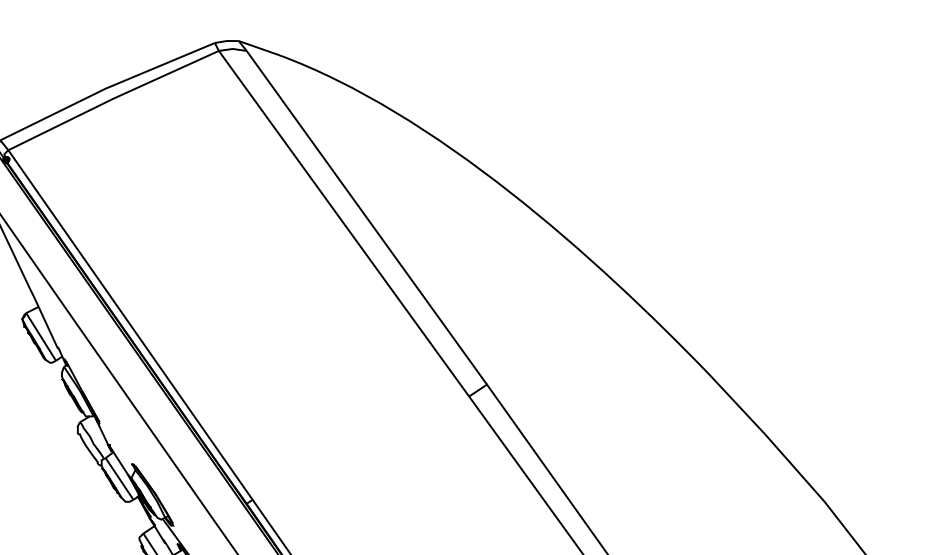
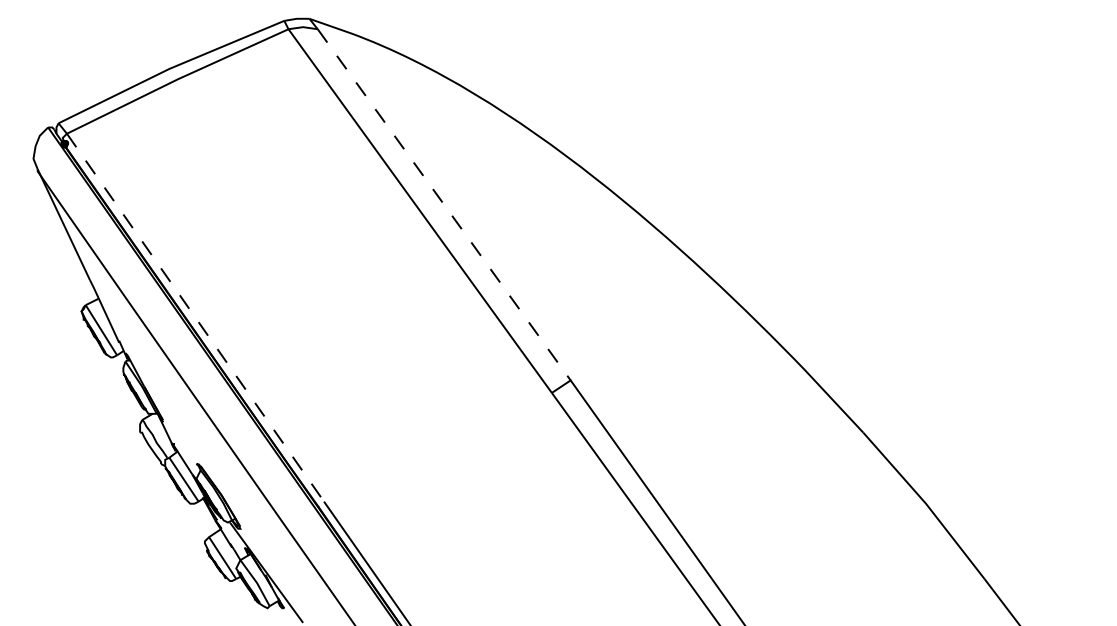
line: (367, 218) -> (444, 205), solid -> dashed
line: (133, 329) -> (198, 322), solid -> dashed

